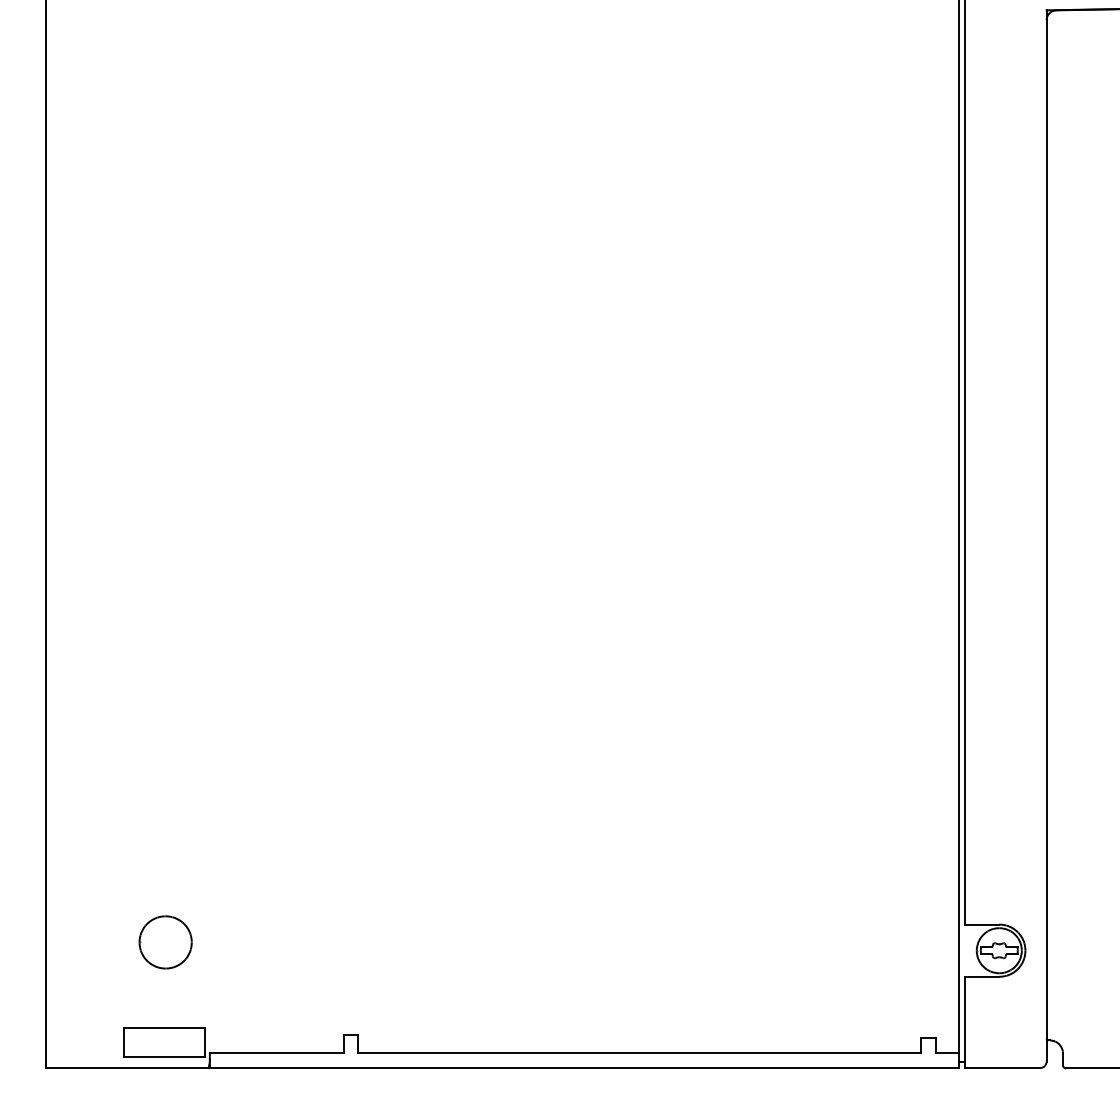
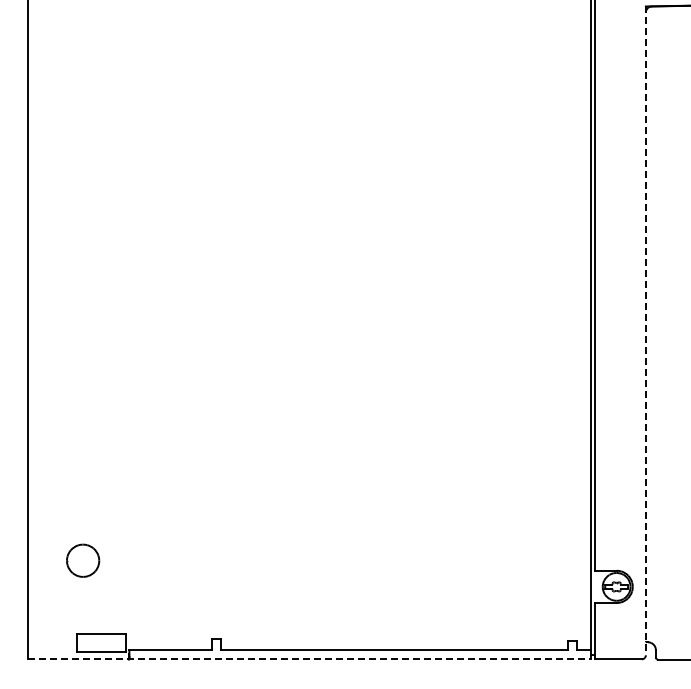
line: (1046, 536) -> (645, 331), solid -> dashed
part: (166, 941) -> (83, 560), moved
line: (501, 1068) -> (309, 659), solid -> dashed

